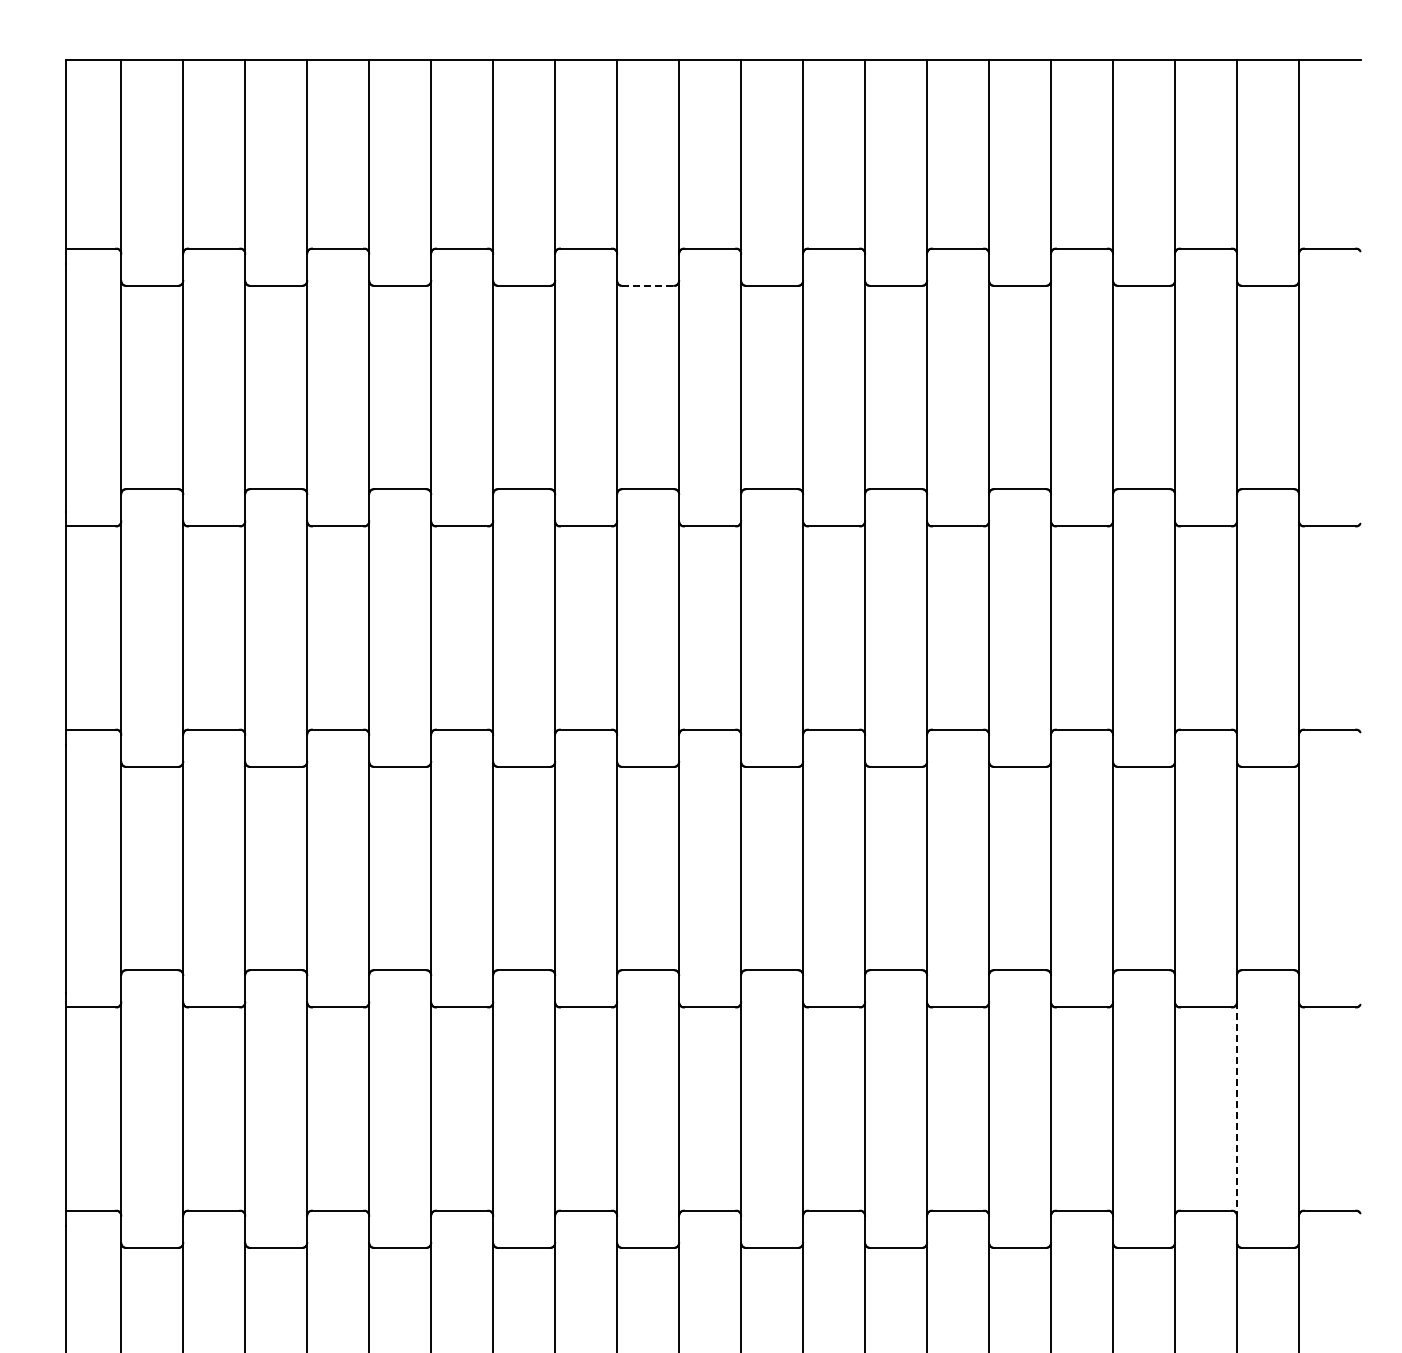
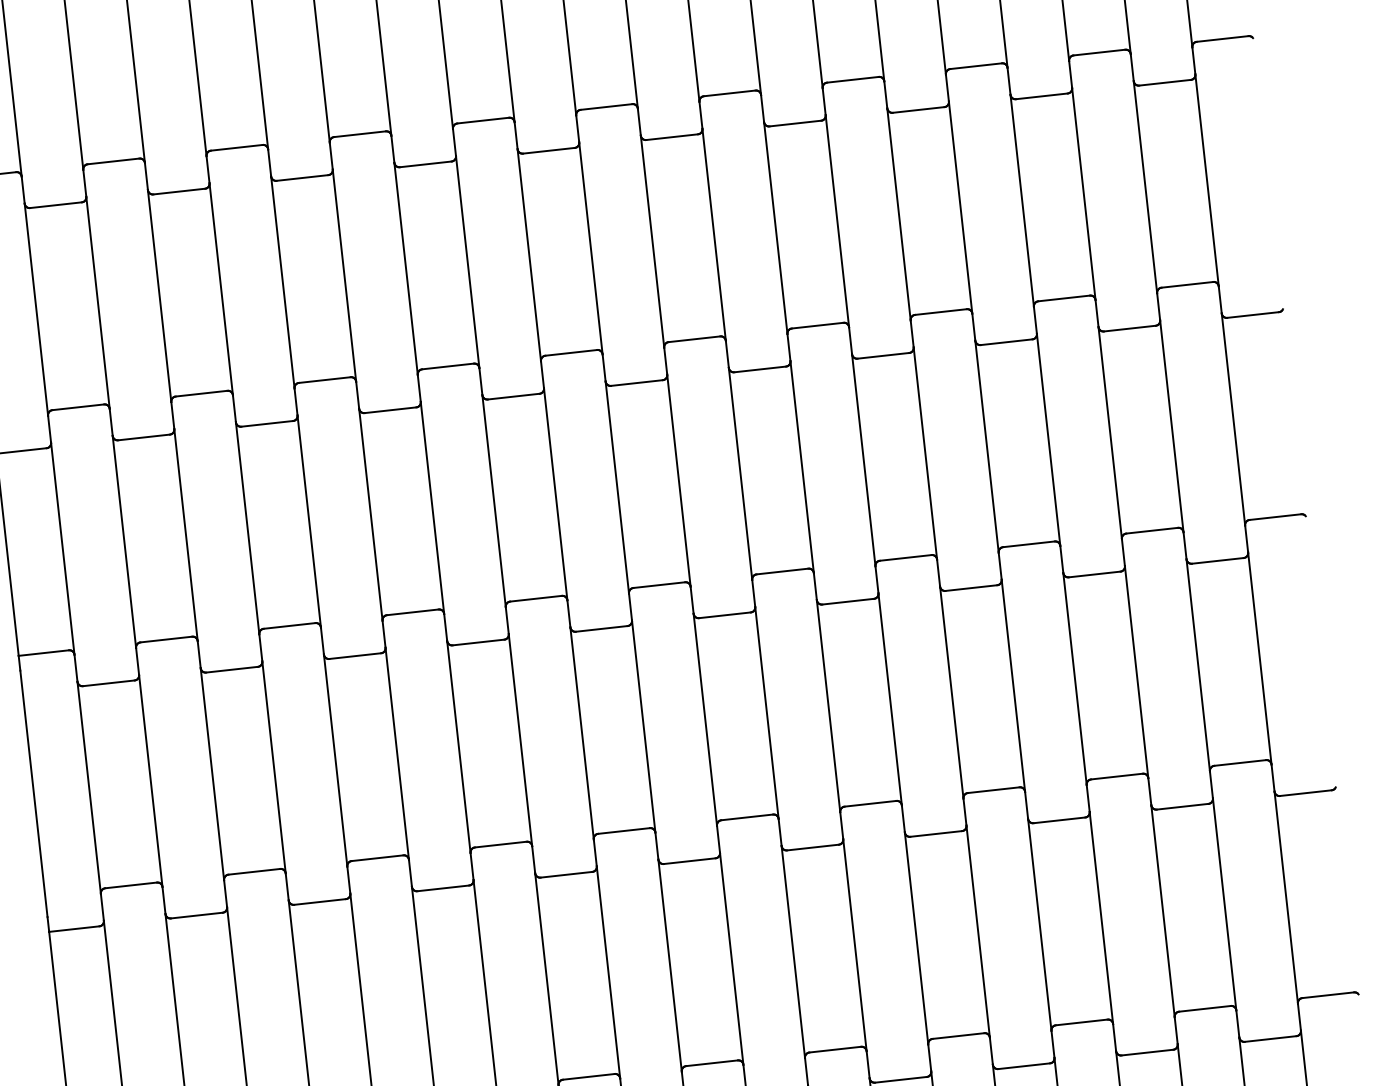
line: (648, 285) -> (549, 150), dashed -> solid
line: (1237, 1109) -> (1225, 904), dashed -> solid

